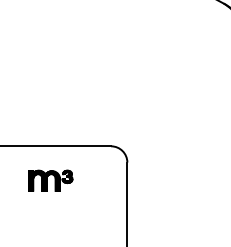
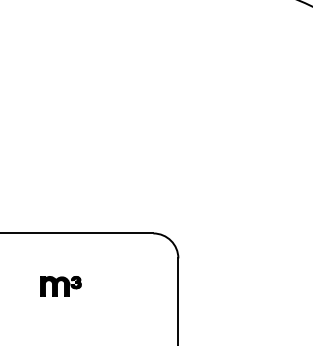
part: (50, 180) -> (60, 285), size x0.6

